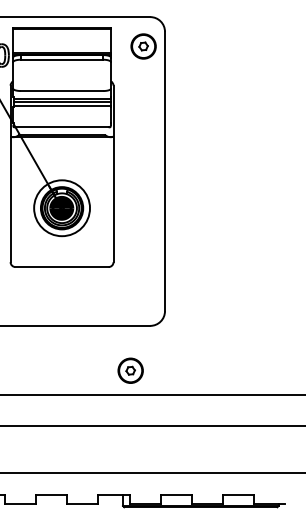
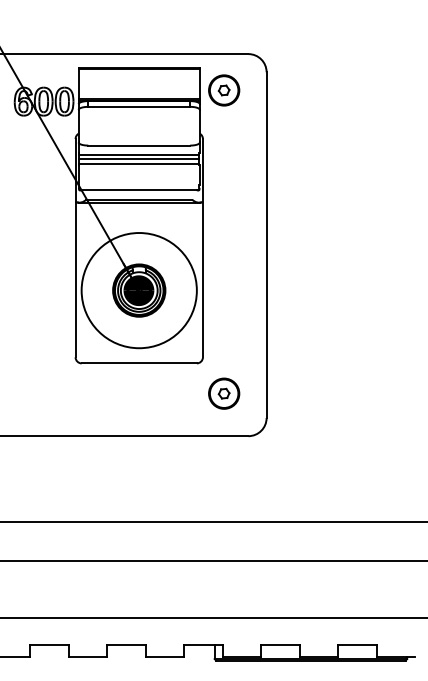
part: (143, 46) -> (224, 90), moved
circle: (61, 208) -> (138, 290), size x1.67
part: (130, 370) -> (224, 393), moved

